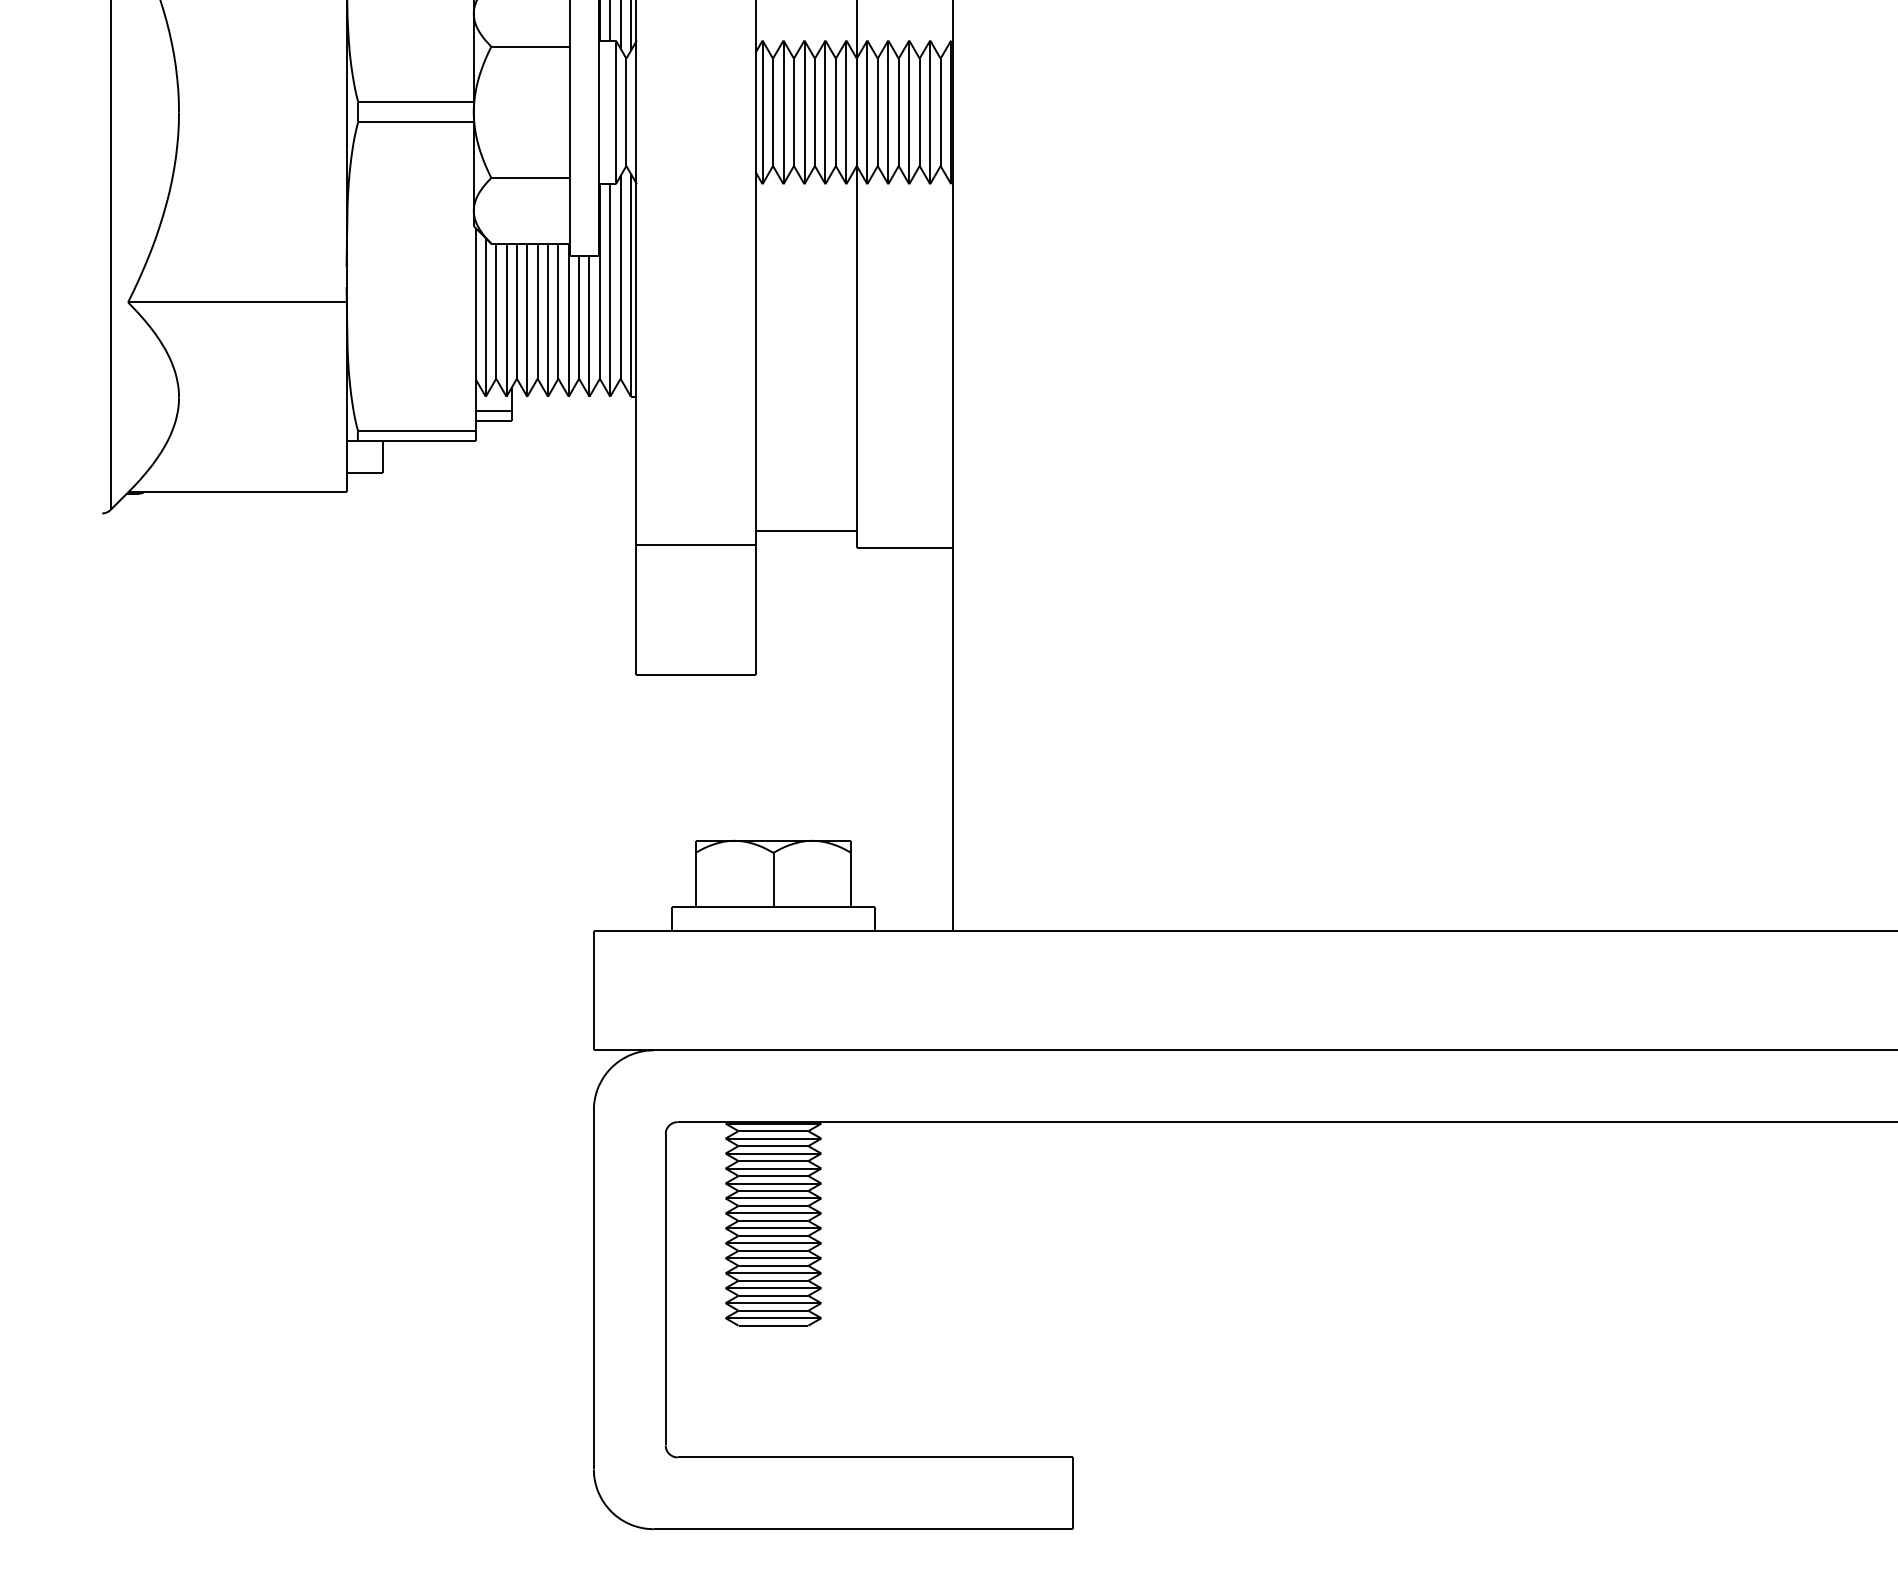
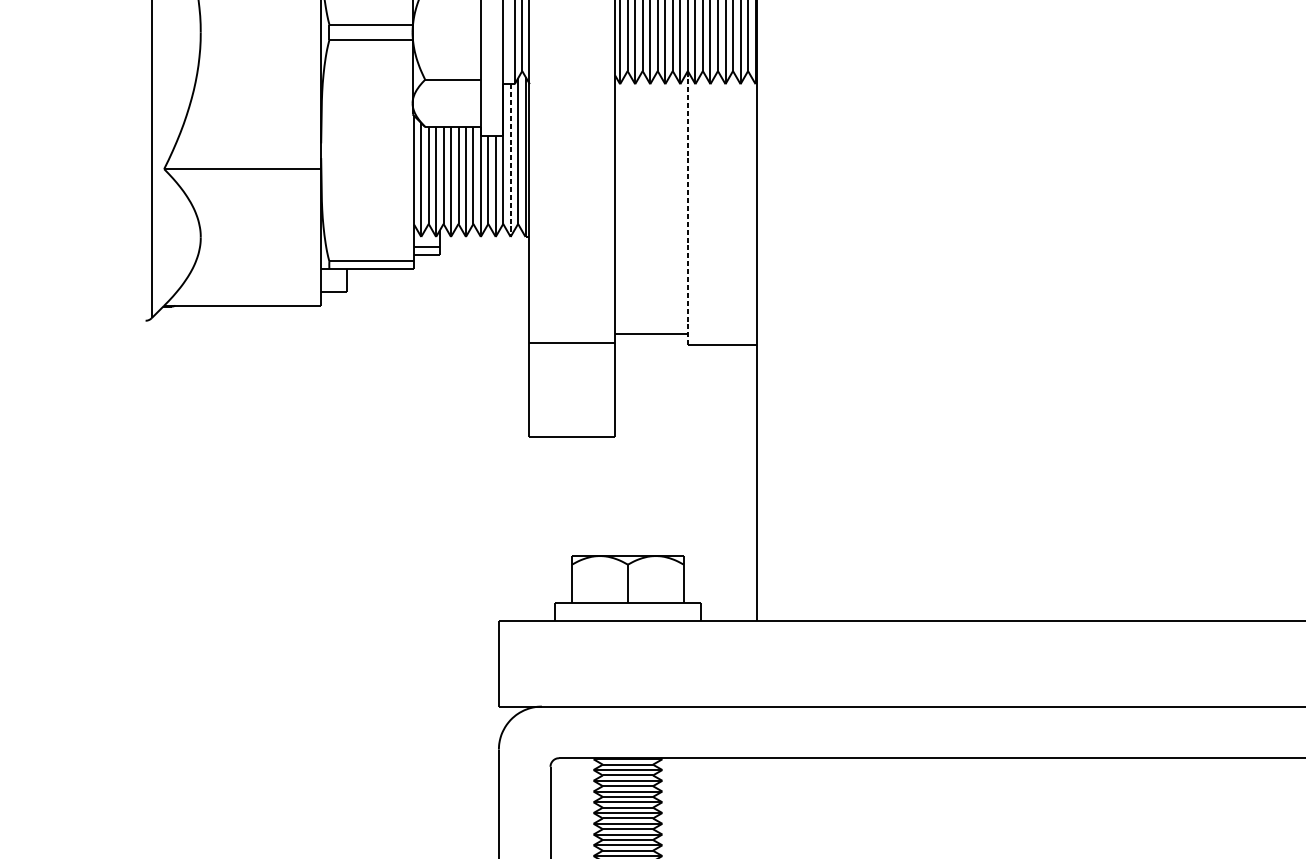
line: (610, 290) -> (510, 160), solid -> dashed
line: (857, 356) -> (688, 208), solid -> dashed

